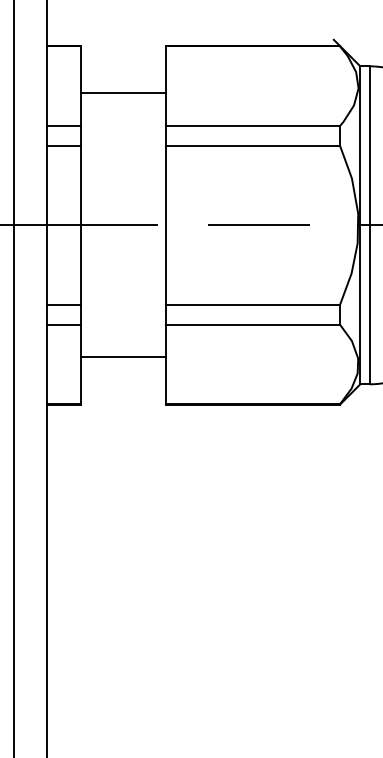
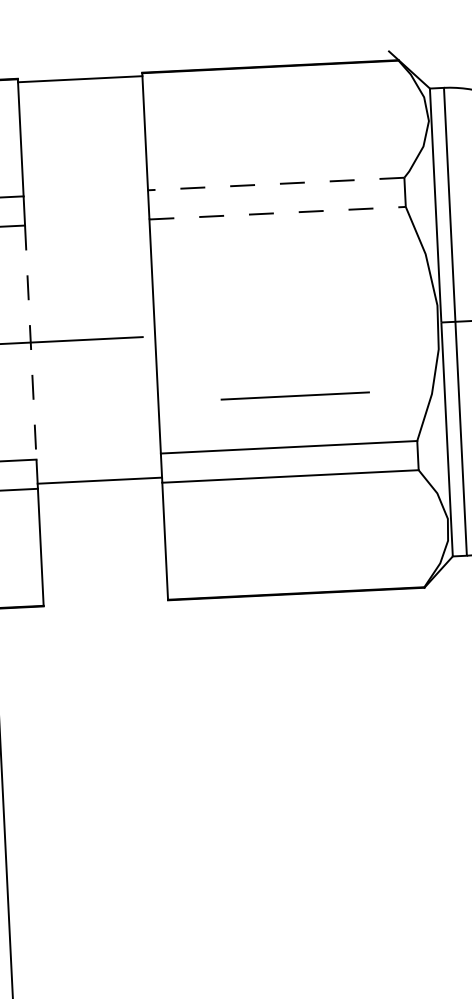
line: (123, 93) -> (80, 79), moved
line: (252, 125) -> (275, 183), solid -> dashed
line: (253, 145) -> (278, 212), solid -> dashed
line: (258, 224) -> (294, 394), moved
line: (81, 225) -> (31, 342), solid -> dashed
line: (123, 357) -> (99, 481), moved

